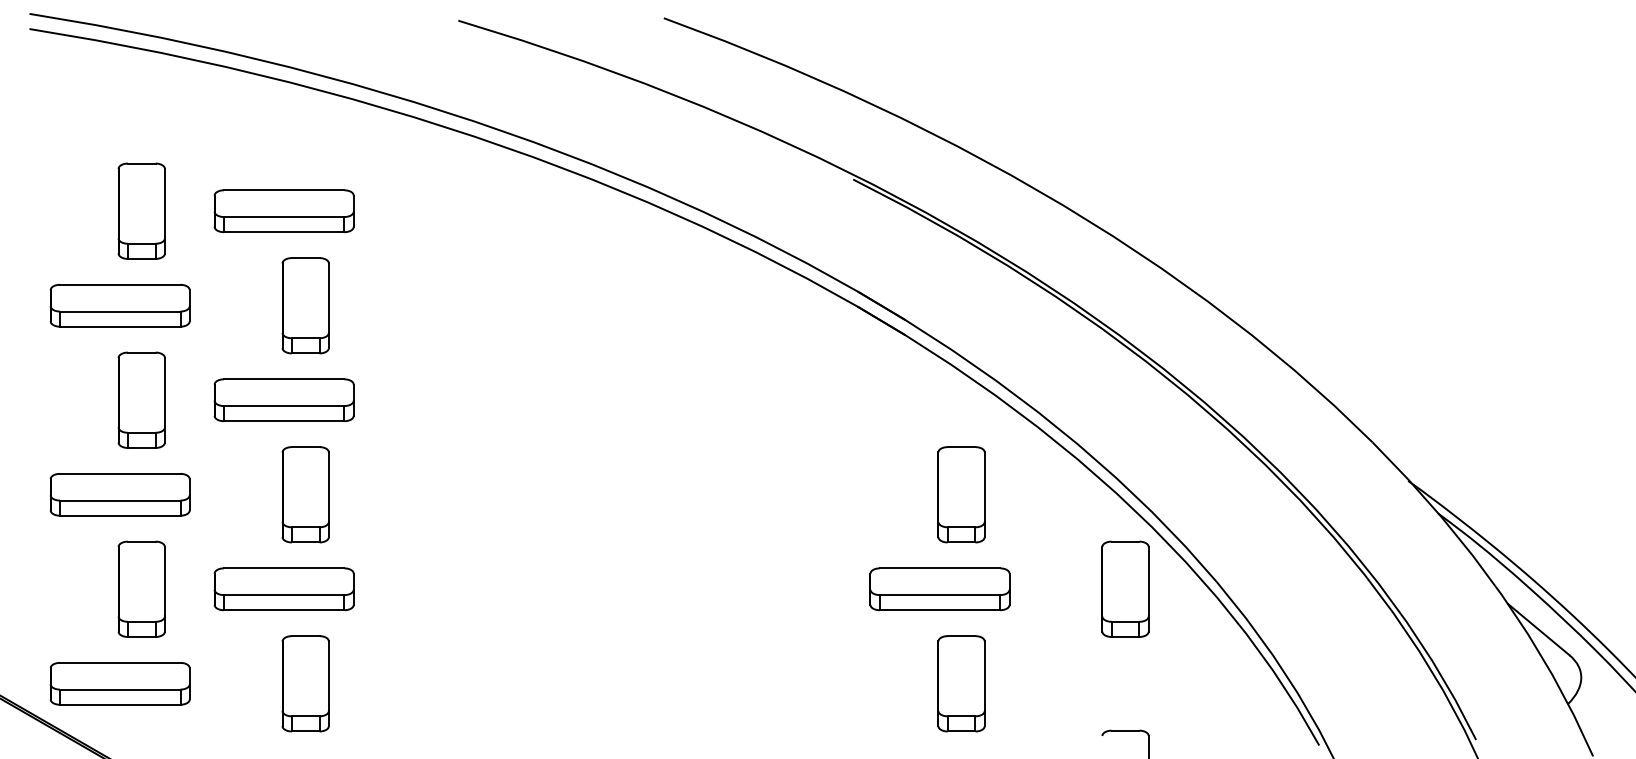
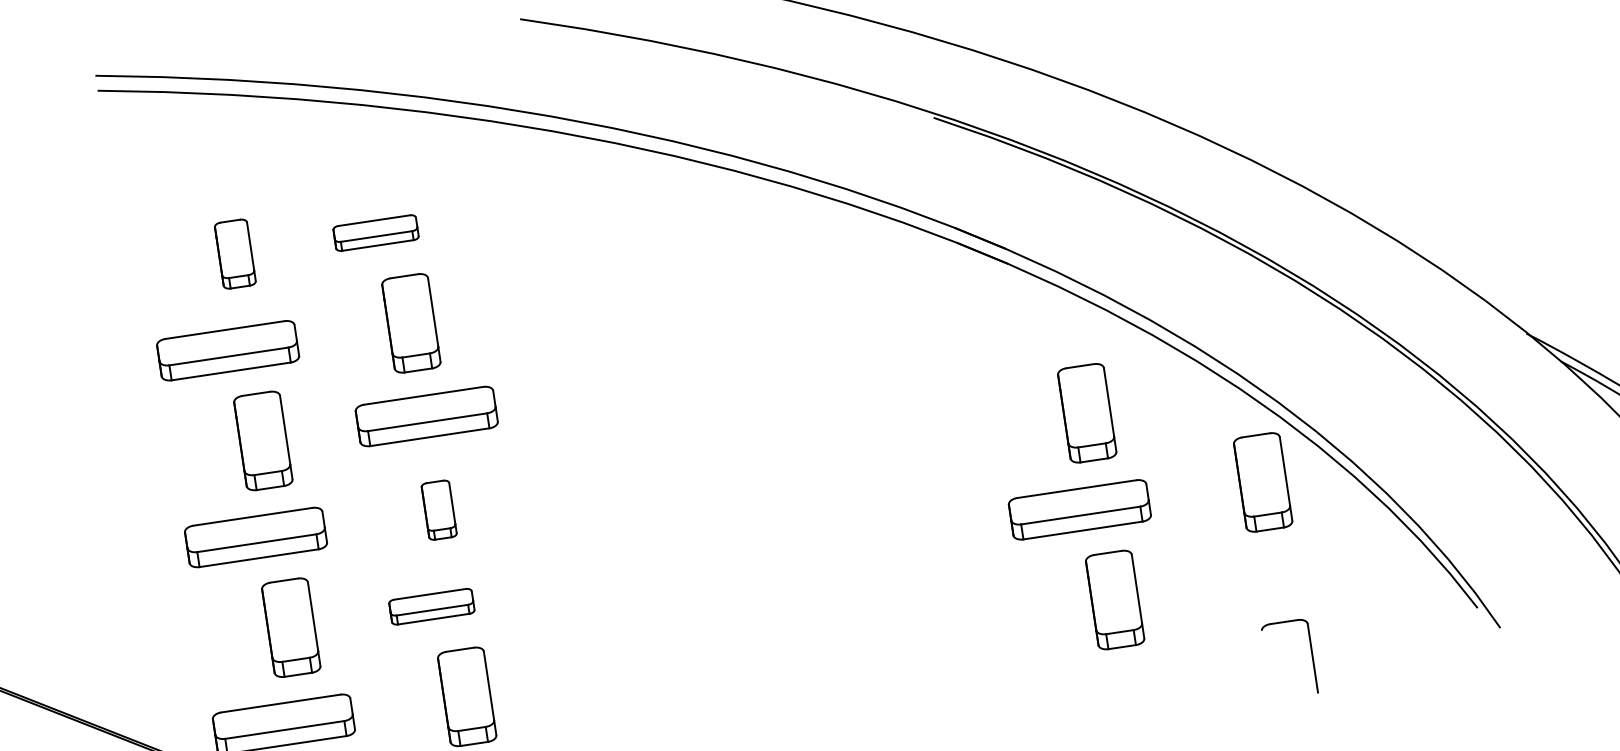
part: (141, 210) -> (235, 253), size x0.7
part: (283, 210) -> (375, 232), size x0.6
part: (283, 400) -> (426, 416), moved
part: (305, 494) -> (439, 509), size x0.6
part: (283, 589) -> (431, 606), size x0.6

